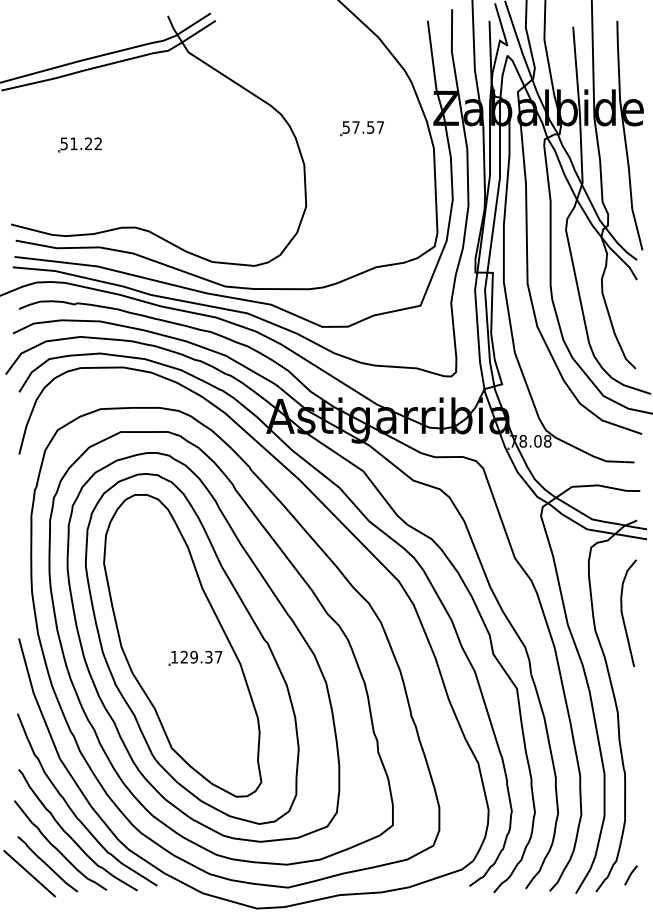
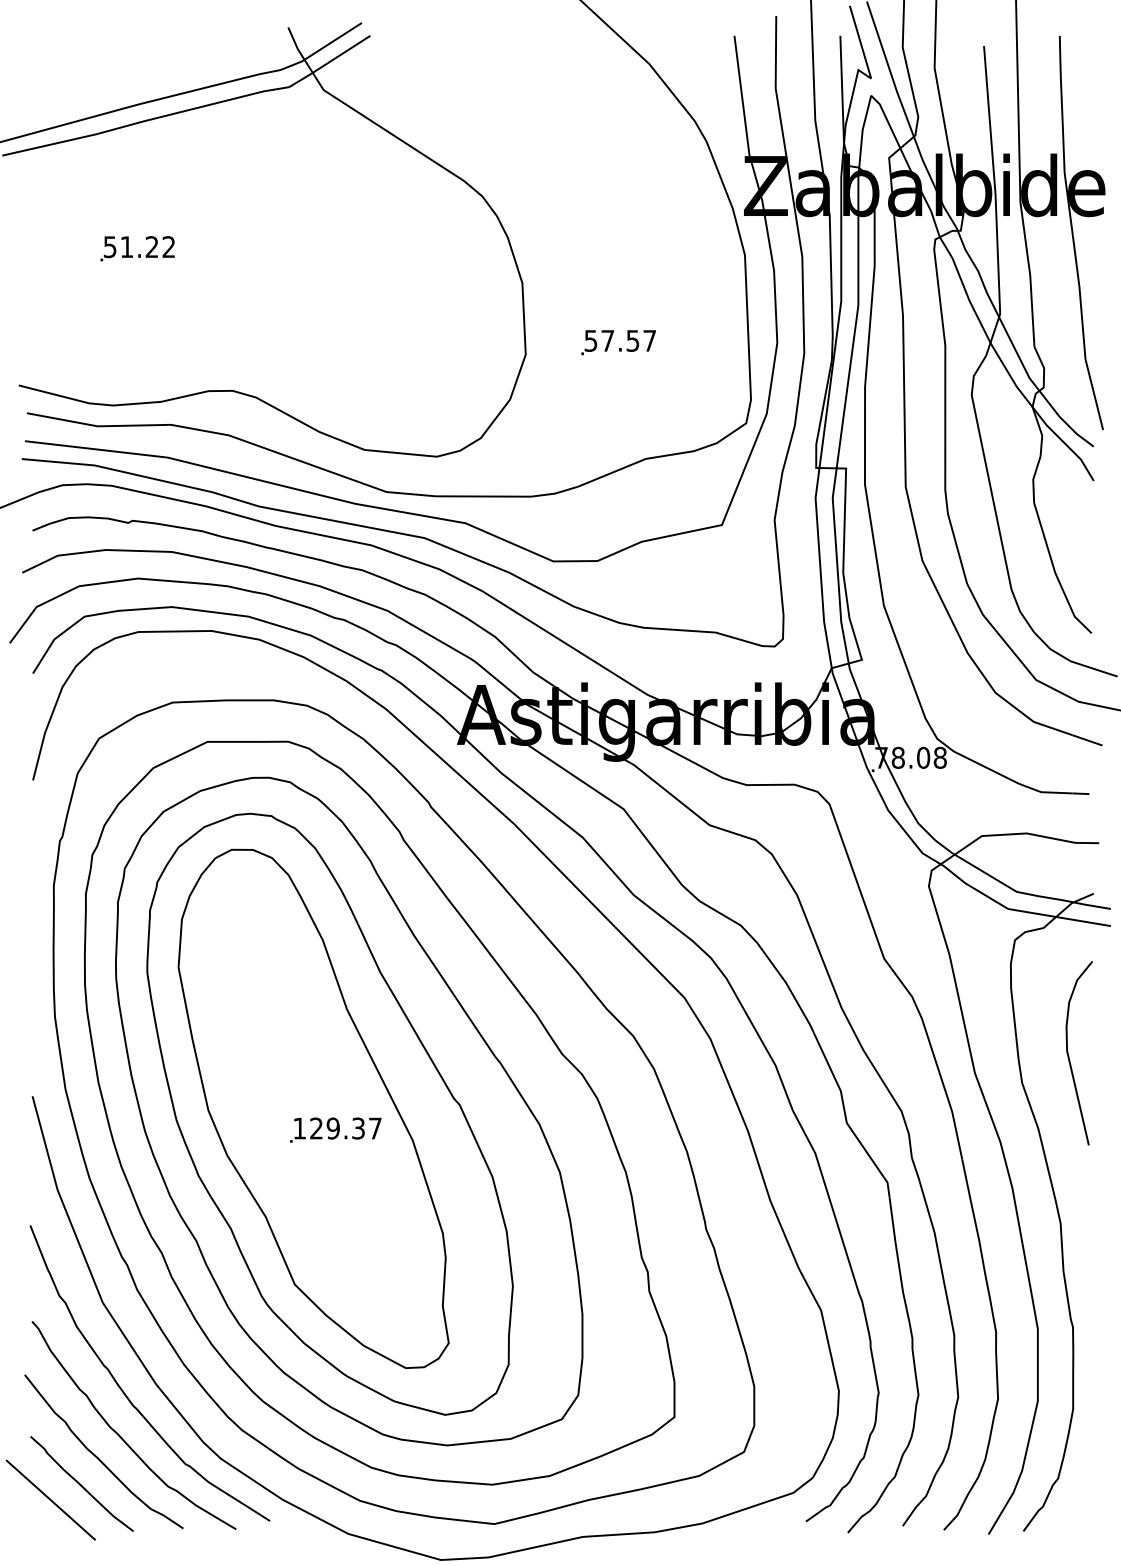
part: (361, 128) -> (617, 342), moved
line: (630, 875) -> (1082, 1503), removed

